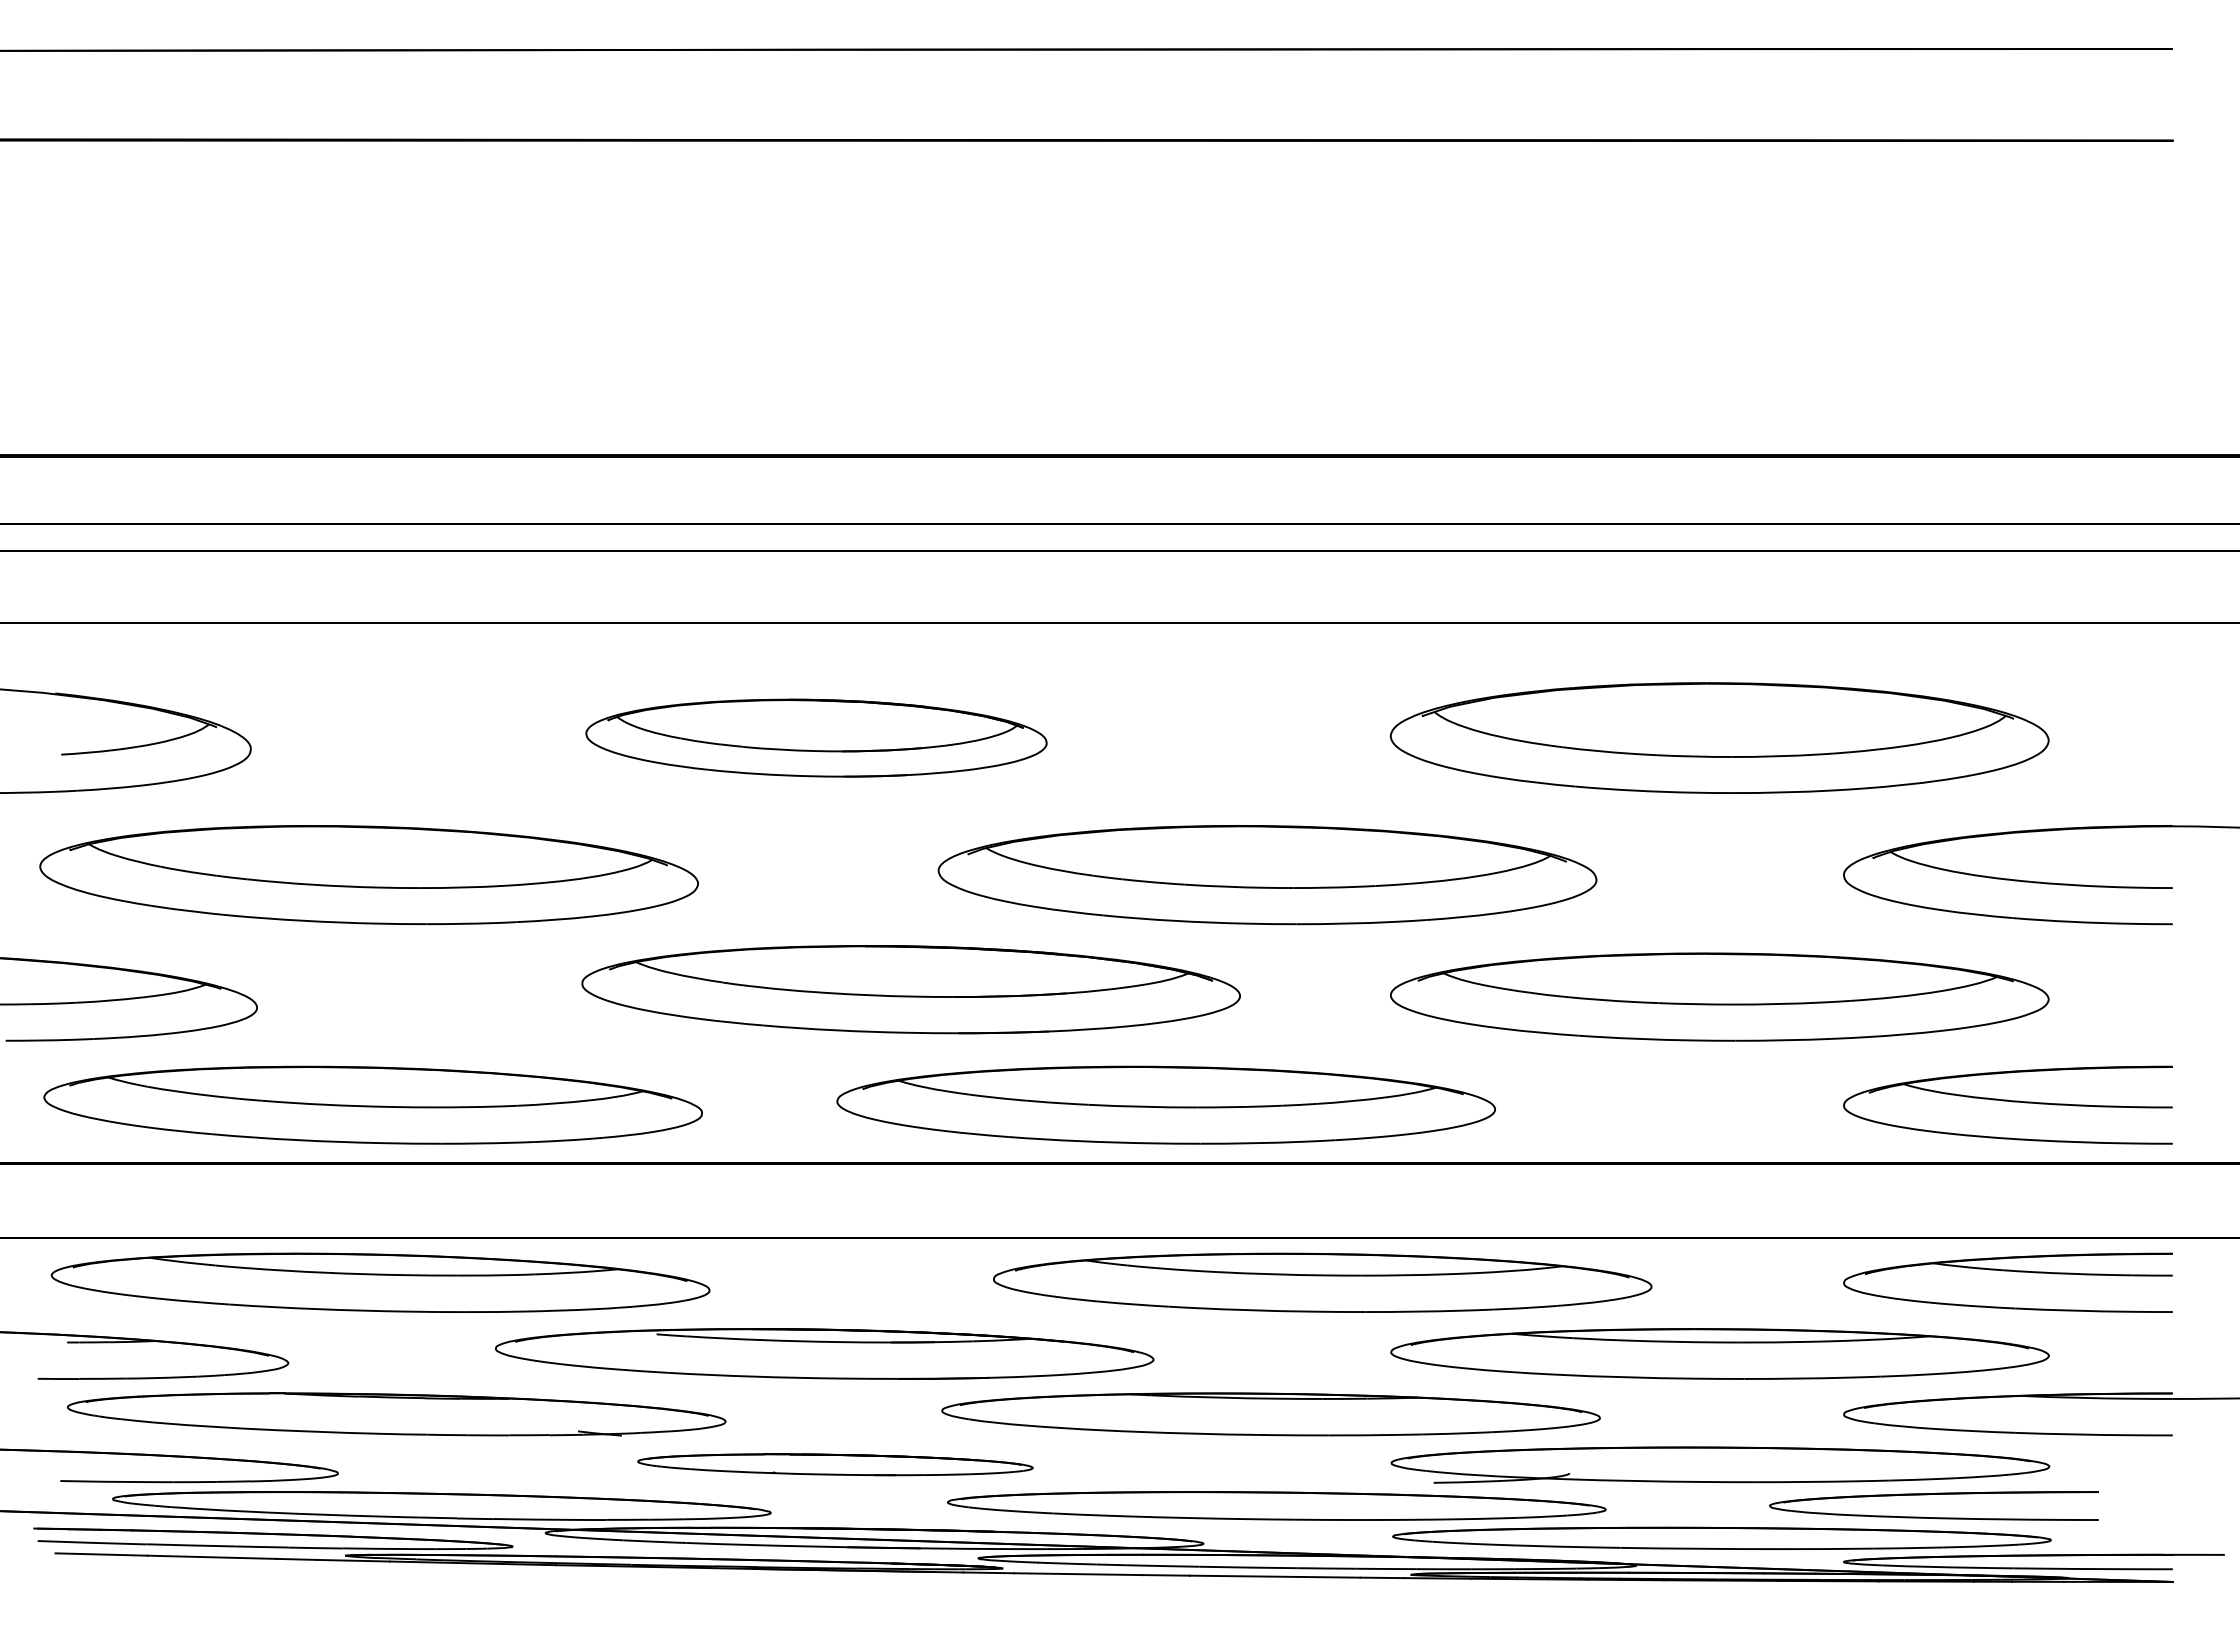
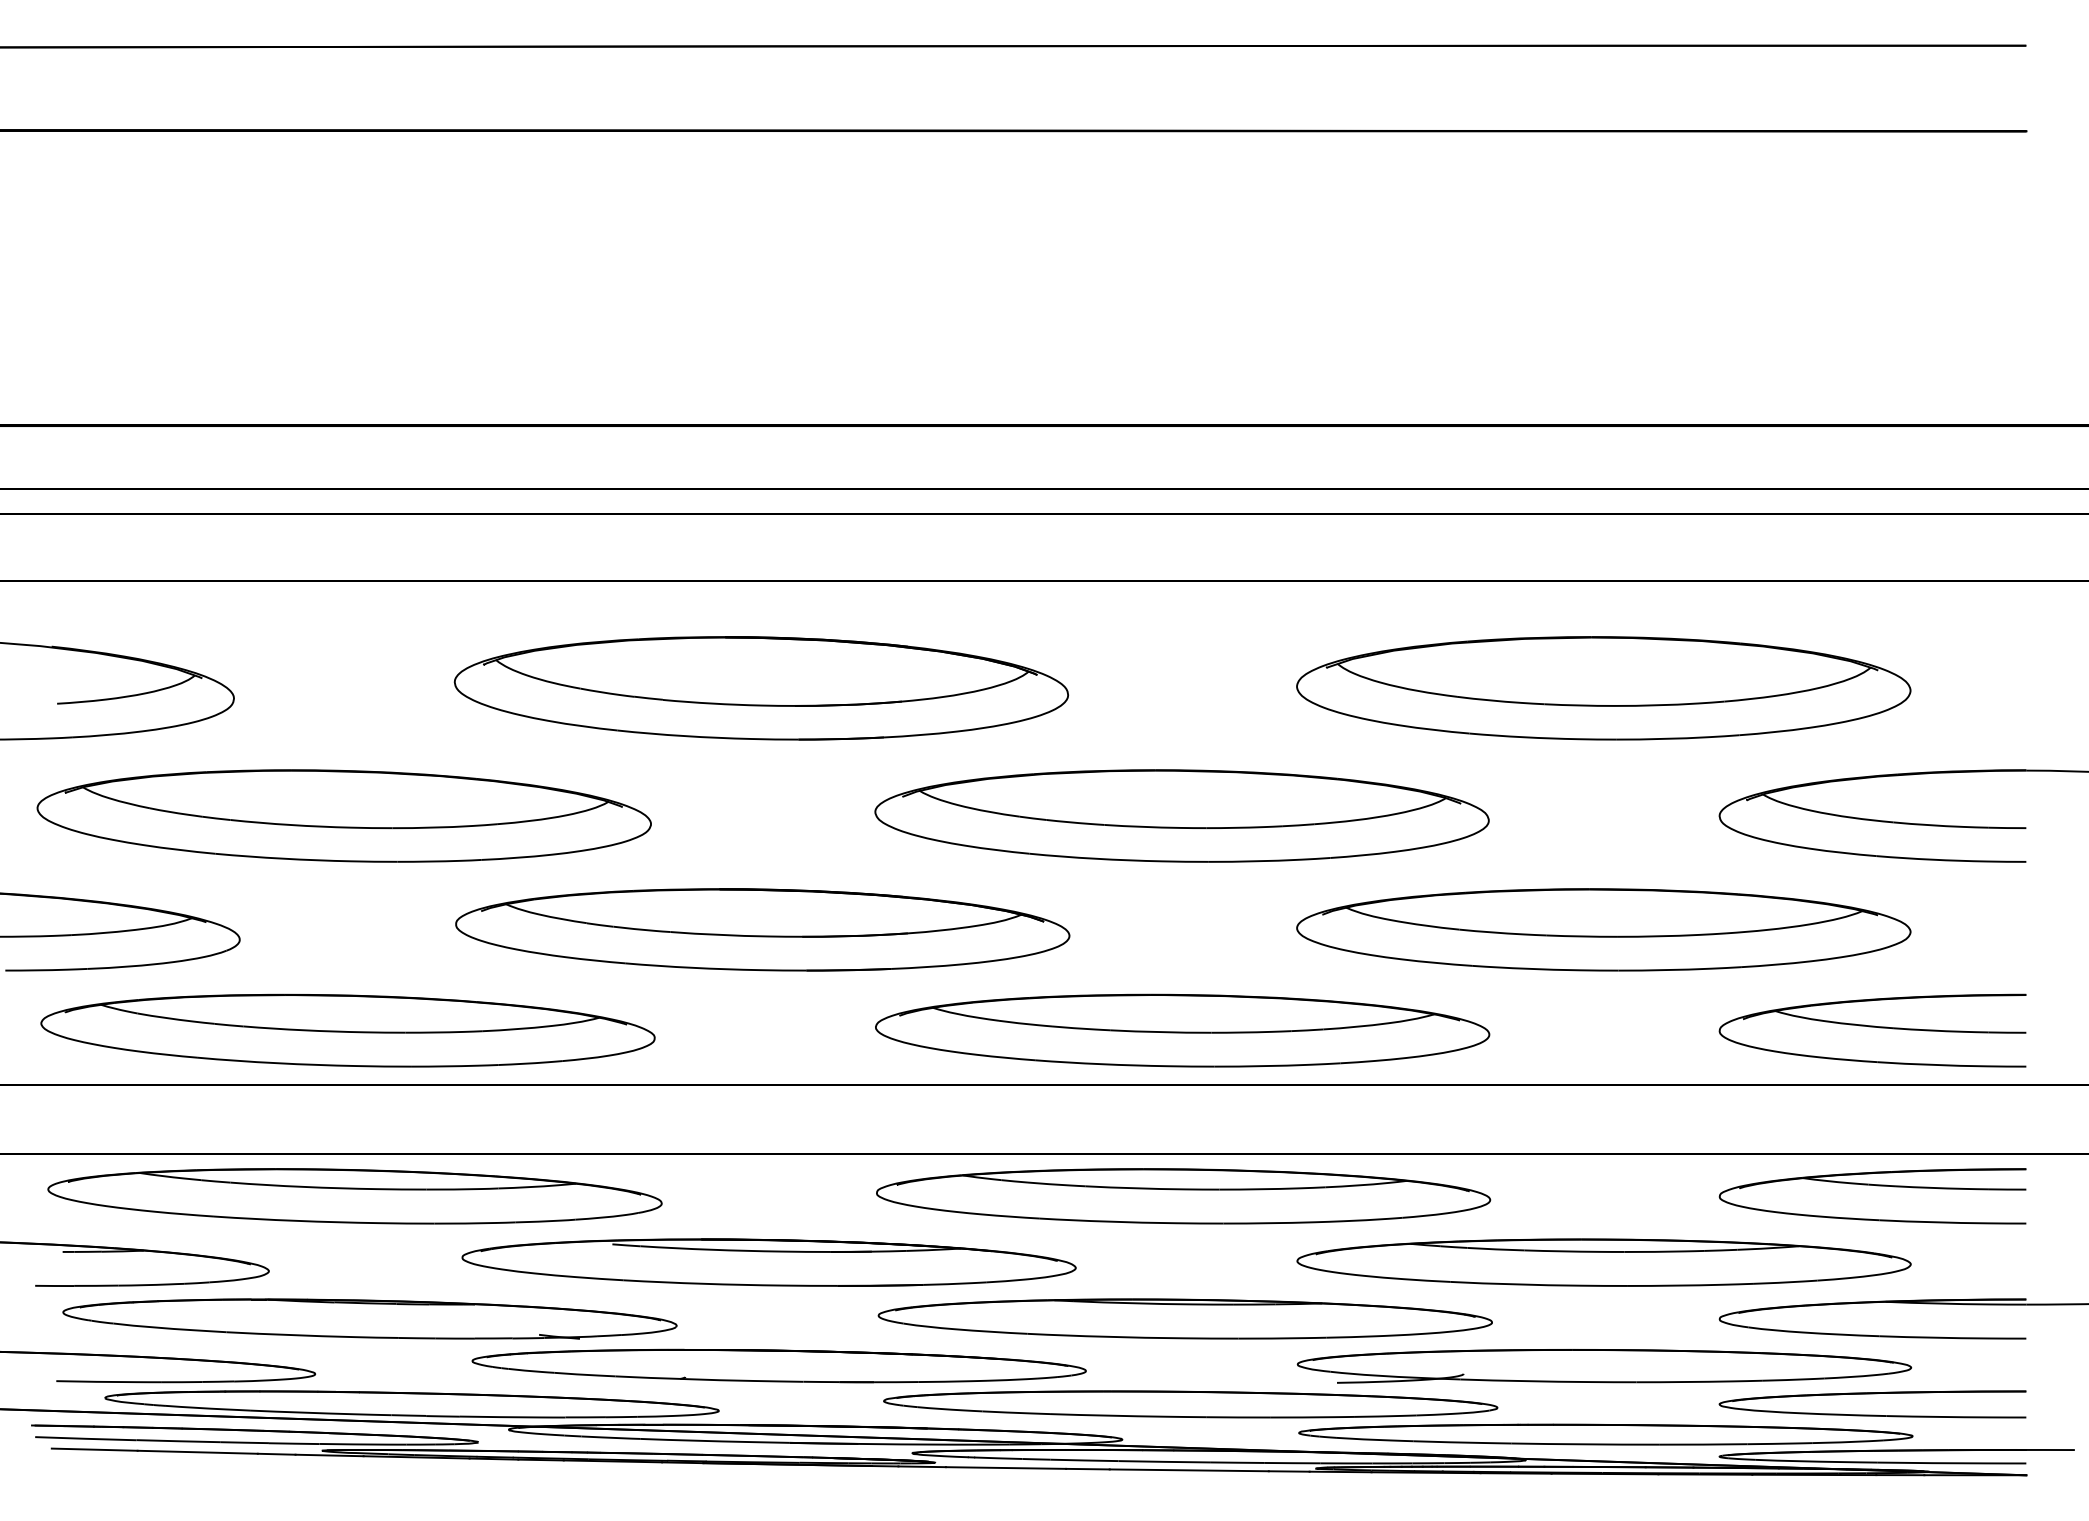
part: (816, 738) -> (761, 688), size x1.43
part: (910, 989) -> (762, 929), moved
part: (1166, 1105) -> (1182, 1030), moved
part: (1322, 1283) -> (1183, 1196), moved
part: (834, 1464) -> (778, 1365), size x1.67
part: (1933, 1495) -> (1872, 1394), moved

